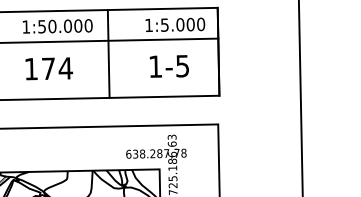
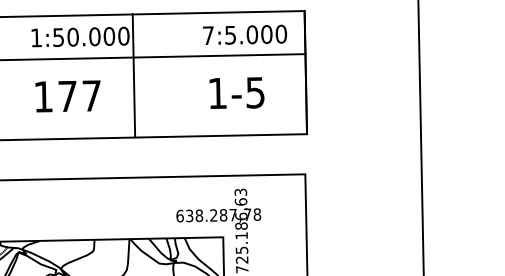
text: (149, 25) -> (208, 35), 1:5.000 -> 7:5.000
line: (108, 53) -> (133, 75), moved
text: (65, 68) -> (91, 95), 174 -> 177

